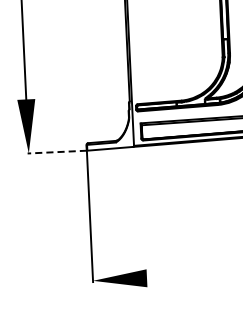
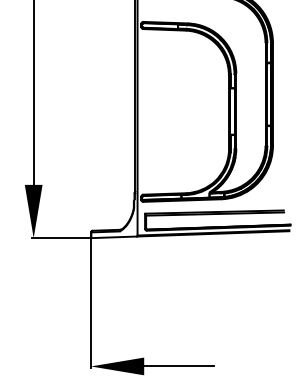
line: (57, 152) -> (61, 238), dashed -> solid
line: (182, 276) -> (179, 366), added

